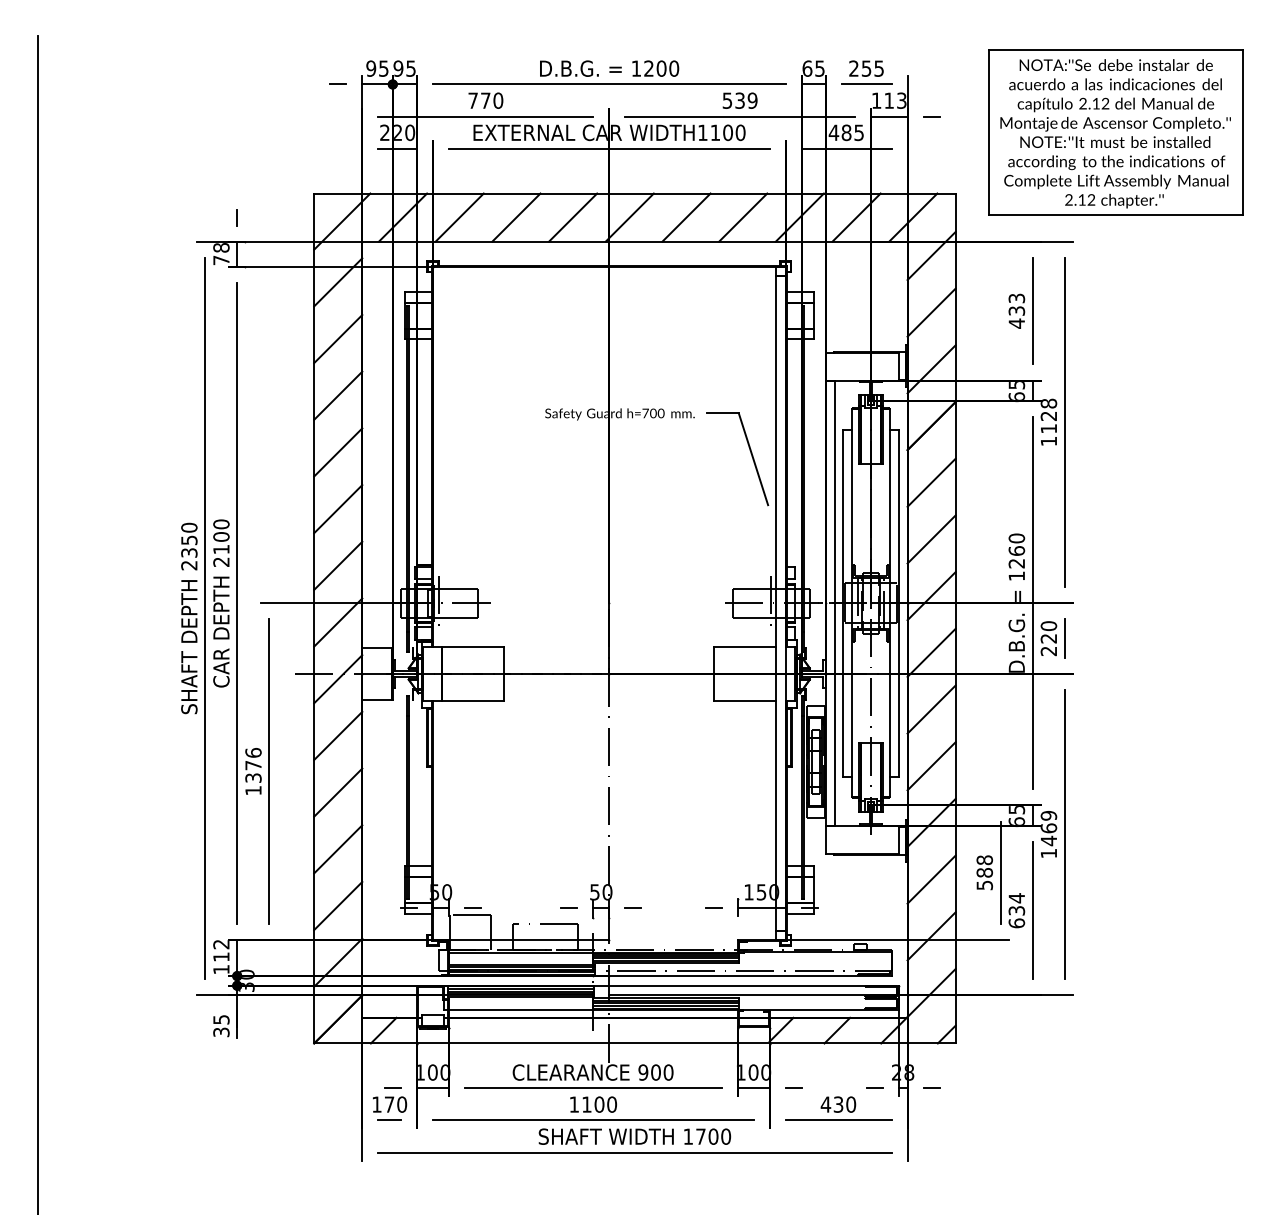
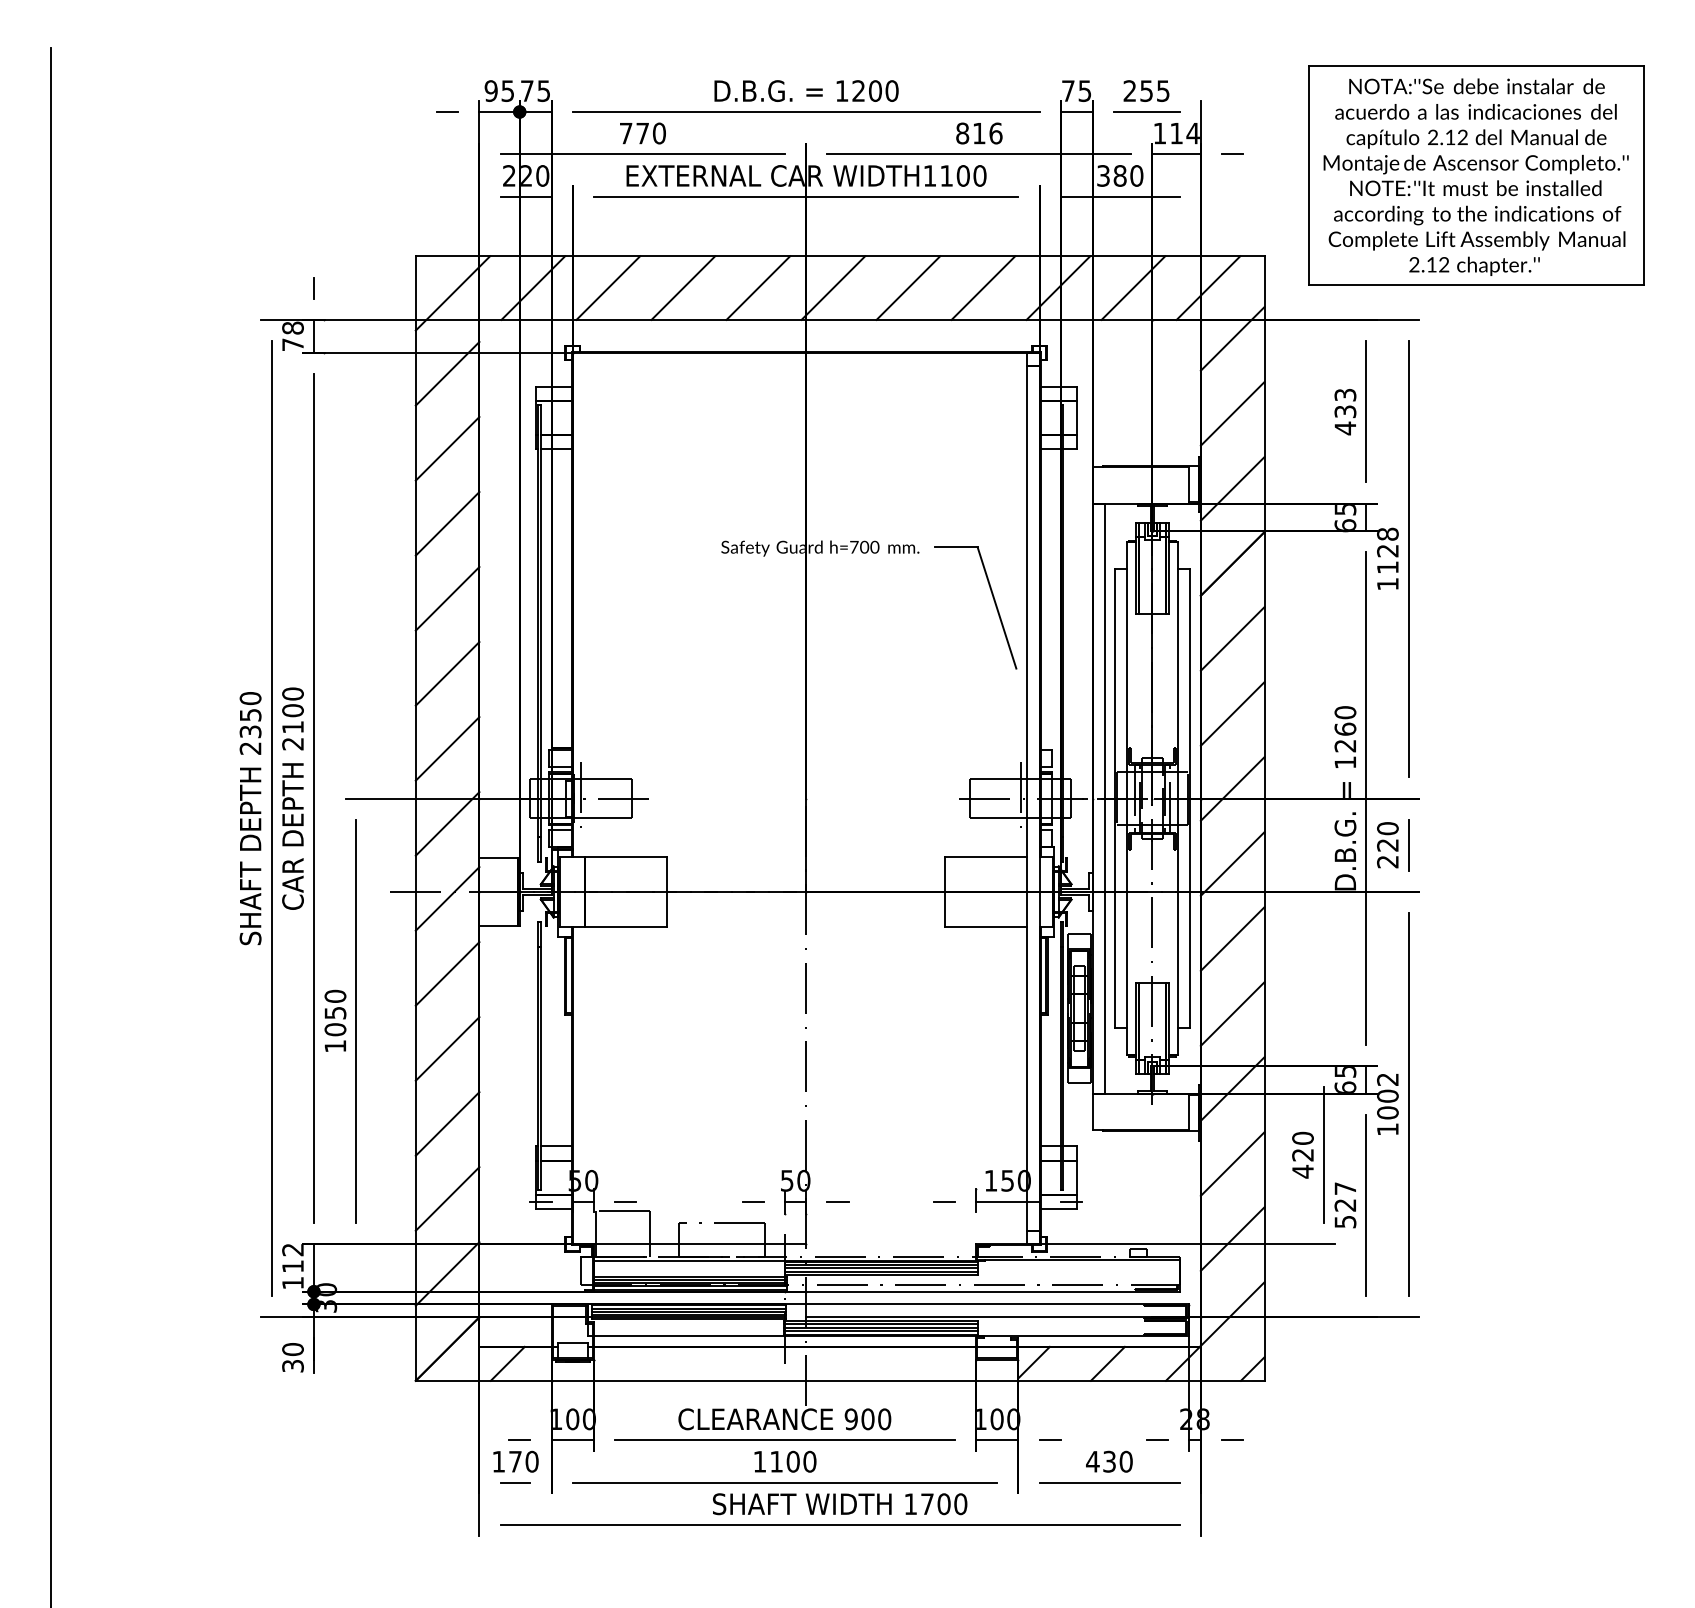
text: (397, 68) -> (526, 90), 95 -> 75
text: (807, 68) -> (1068, 90), 65 -> 75
text: (740, 100) -> (979, 133), 539 -> 816
text: (901, 100) -> (1192, 133), 113 -> 114
text: (846, 132) -> (1119, 175), 485 -> 380
text: (253, 765) -> (335, 1012), 1376 -> 1050
text: (1048, 828) -> (1387, 1096), 1469 -> 1002
text: (984, 872) -> (1302, 1154), 588 -> 420
text: (1016, 910) -> (1345, 1204), 634 -> 527
text: (221, 1019) -> (292, 1349), 35 -> 30

